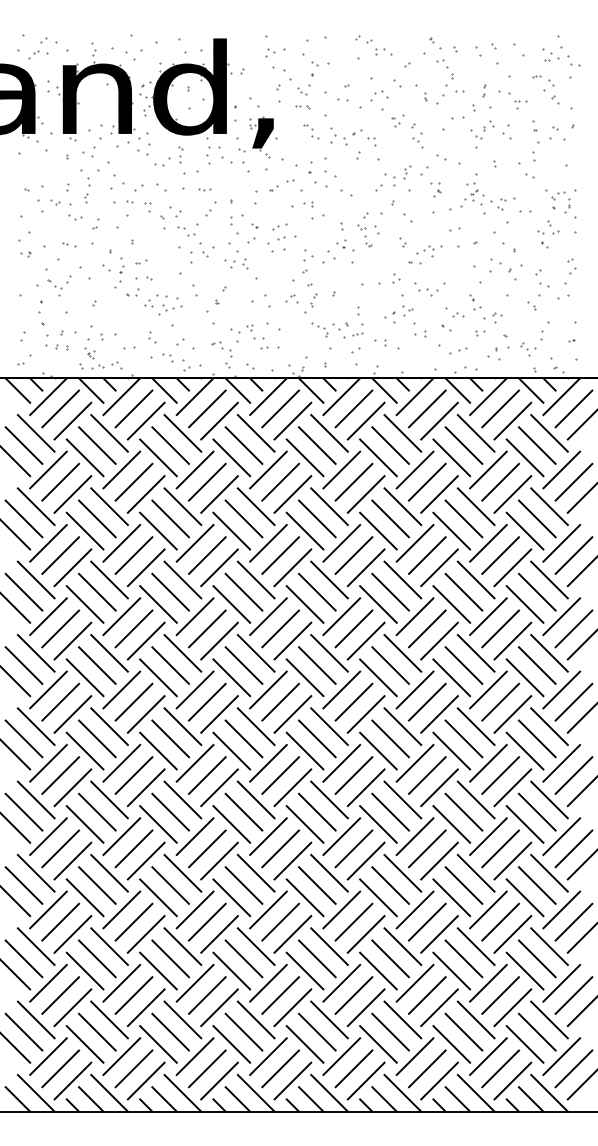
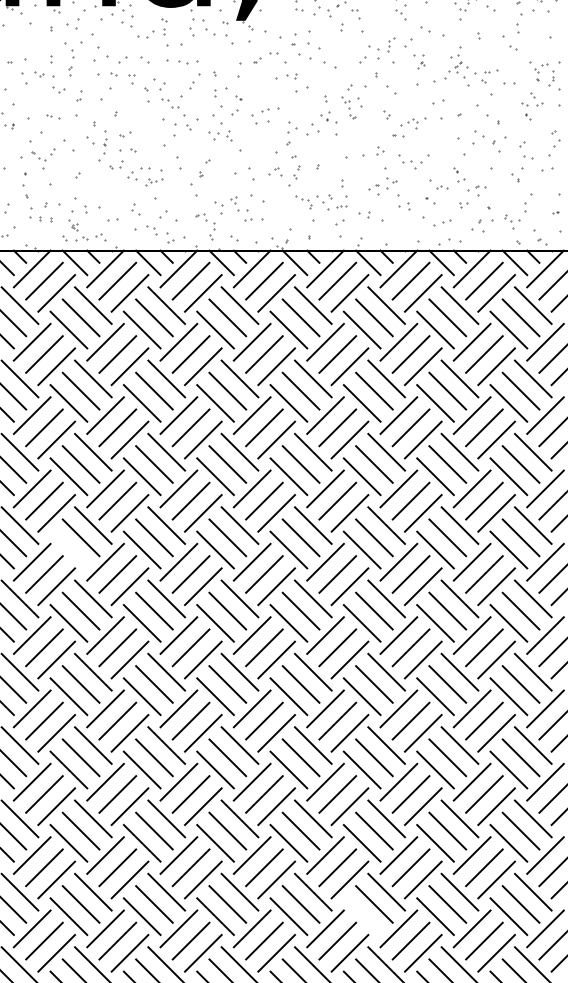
part: (204, 189) -> (188, 61), size x1.6
part: (279, 226) -> (263, 98), removed
part: (170, 309) -> (154, 181), size x0.7
line: (84, 677) -> (68, 549), removed
line: (378, 1044) -> (362, 916), removed

